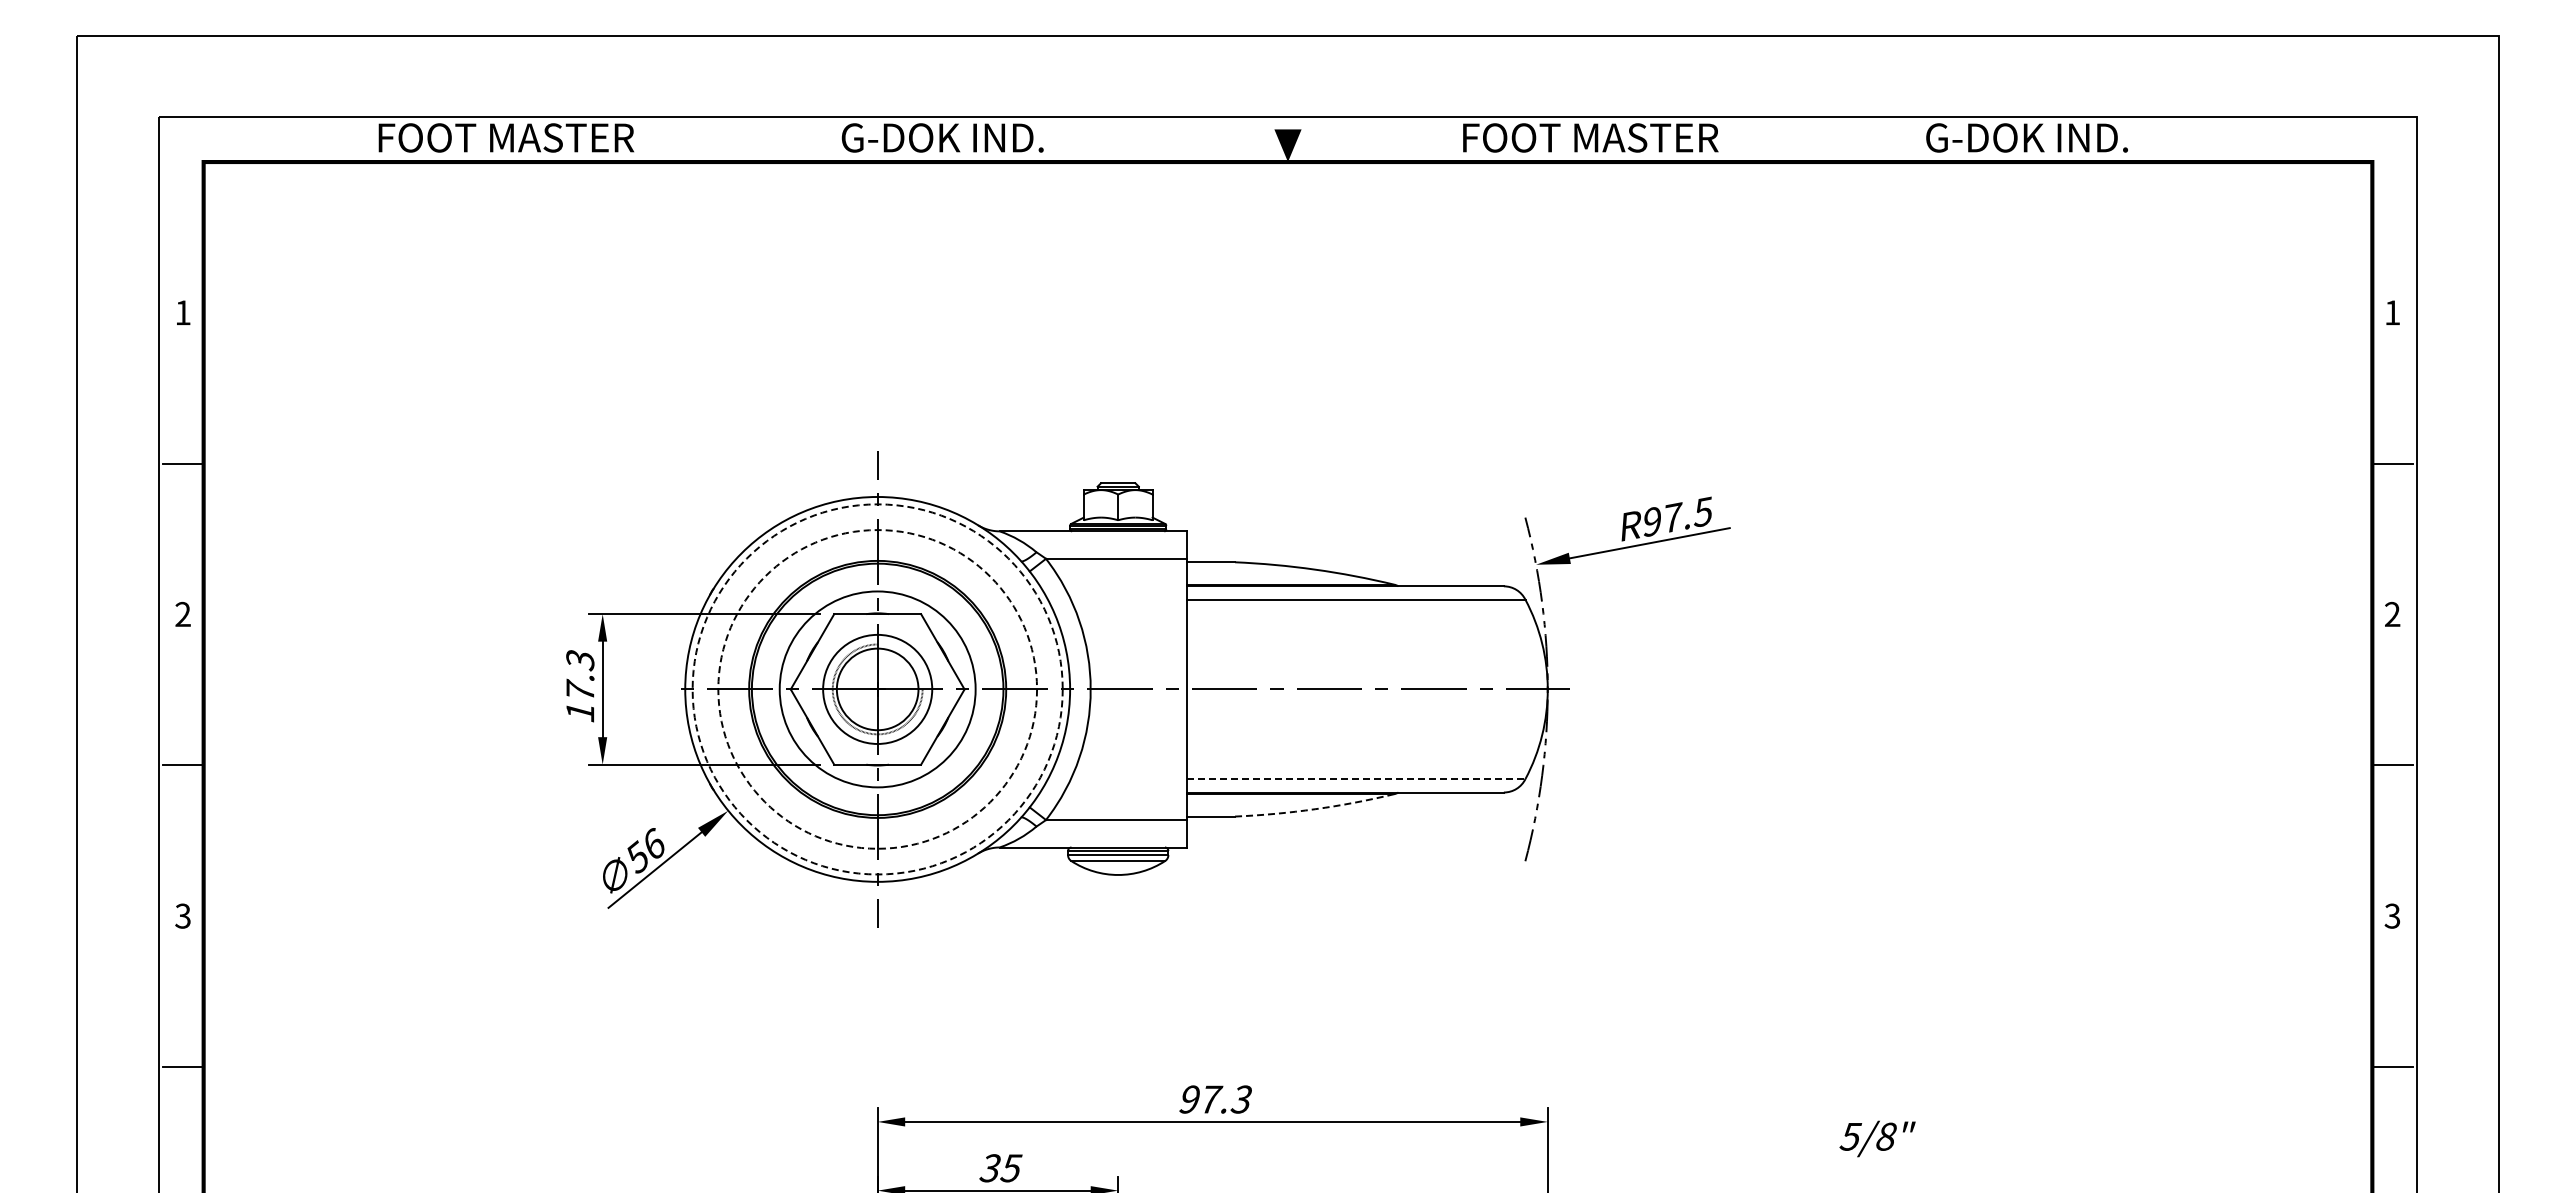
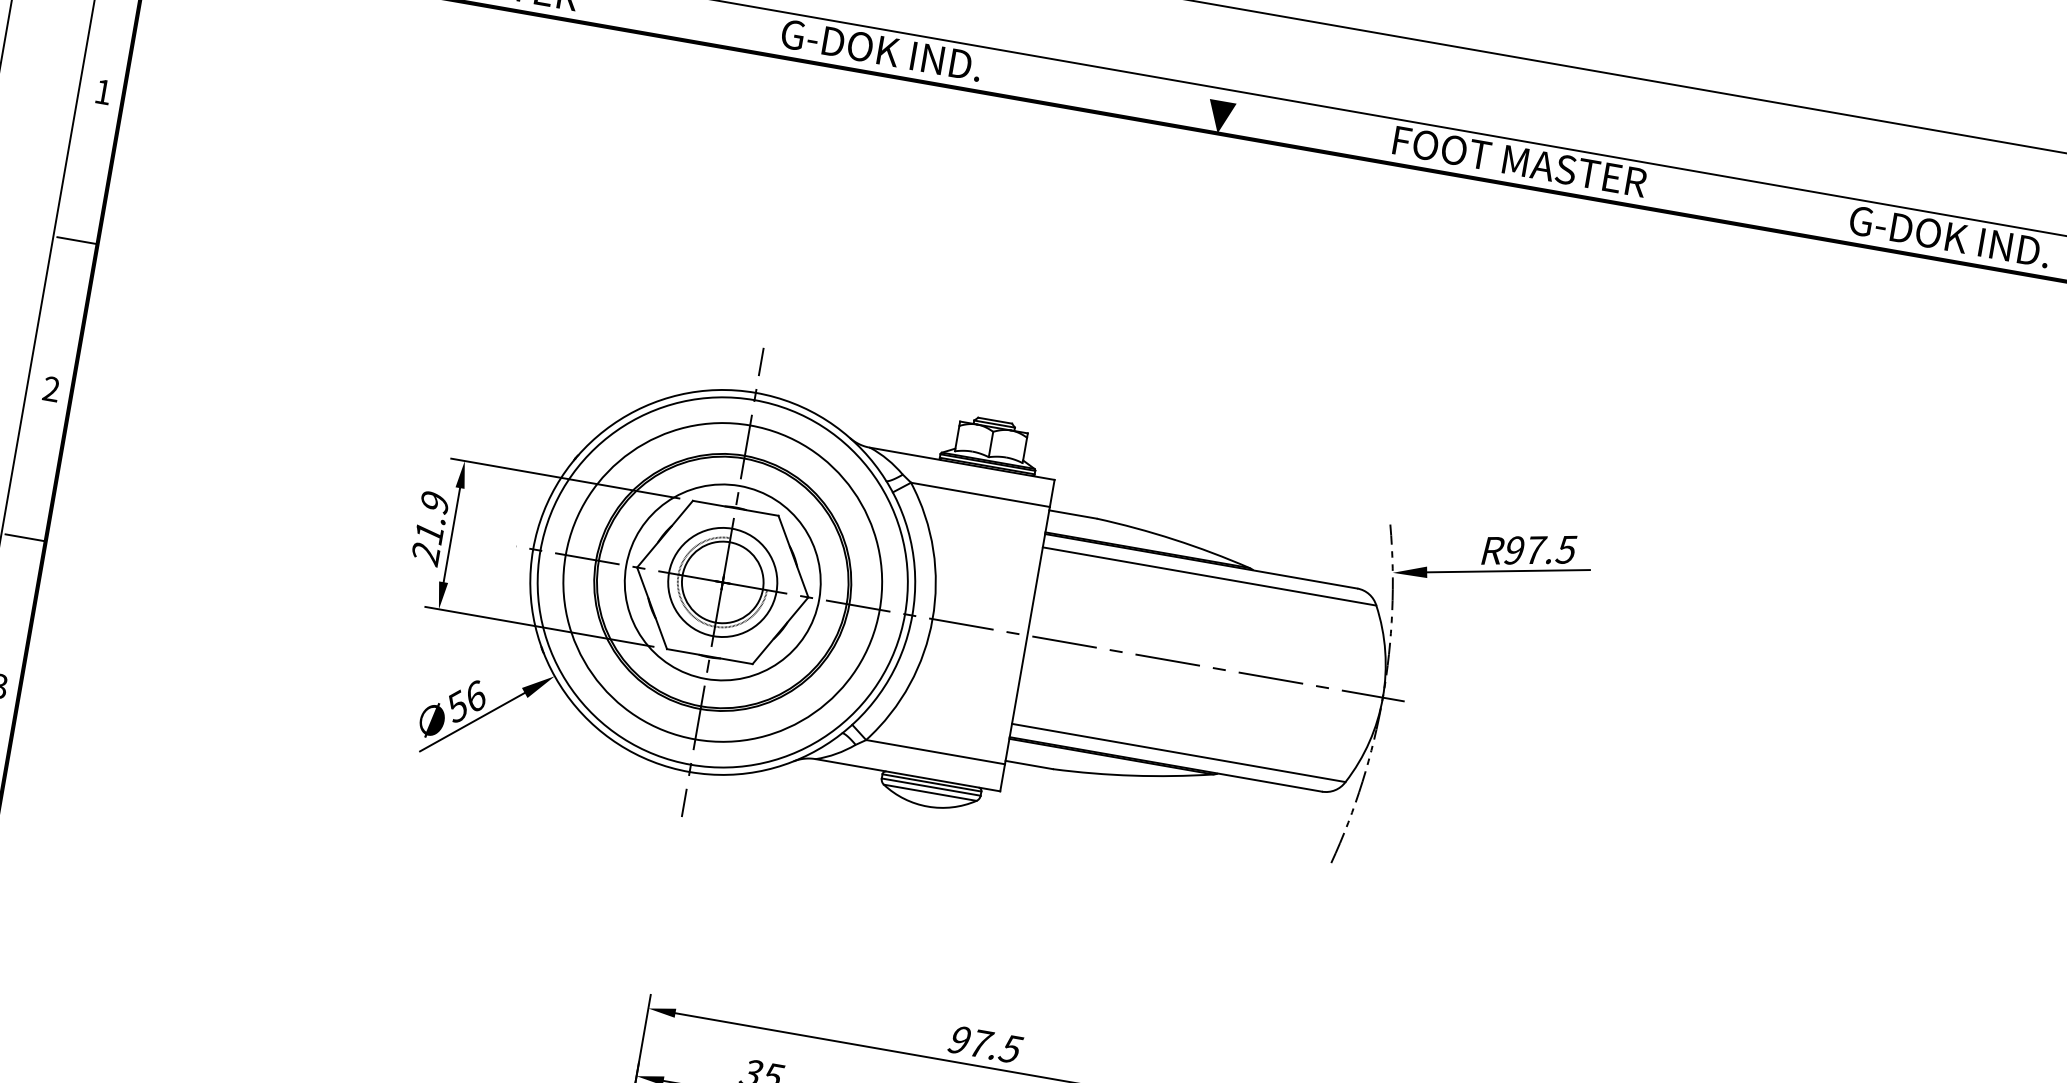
text: (580, 686) -> (430, 528), 17.3 -> 21.9
circle: (877, 689) -> (722, 582), dashed -> solid
circle: (877, 689) -> (722, 582), dashed -> solid
line: (1356, 779) -> (1178, 753), dashed -> solid
arc: (1315, 809) -> (1133, 776), dashed -> solid
text: (1241, 1099) -> (1010, 1048), 97.3 -> 97.5

